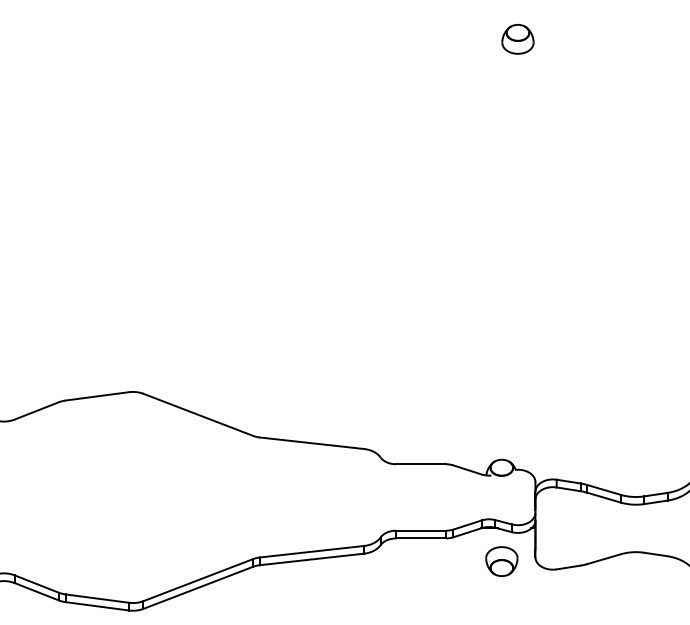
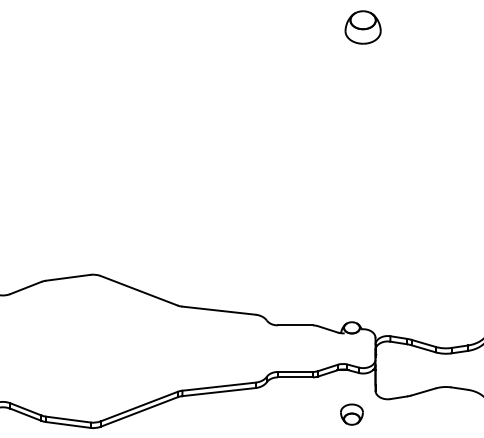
part: (518, 39) -> (363, 27), size x1.6
part: (501, 561) -> (351, 414), moved

